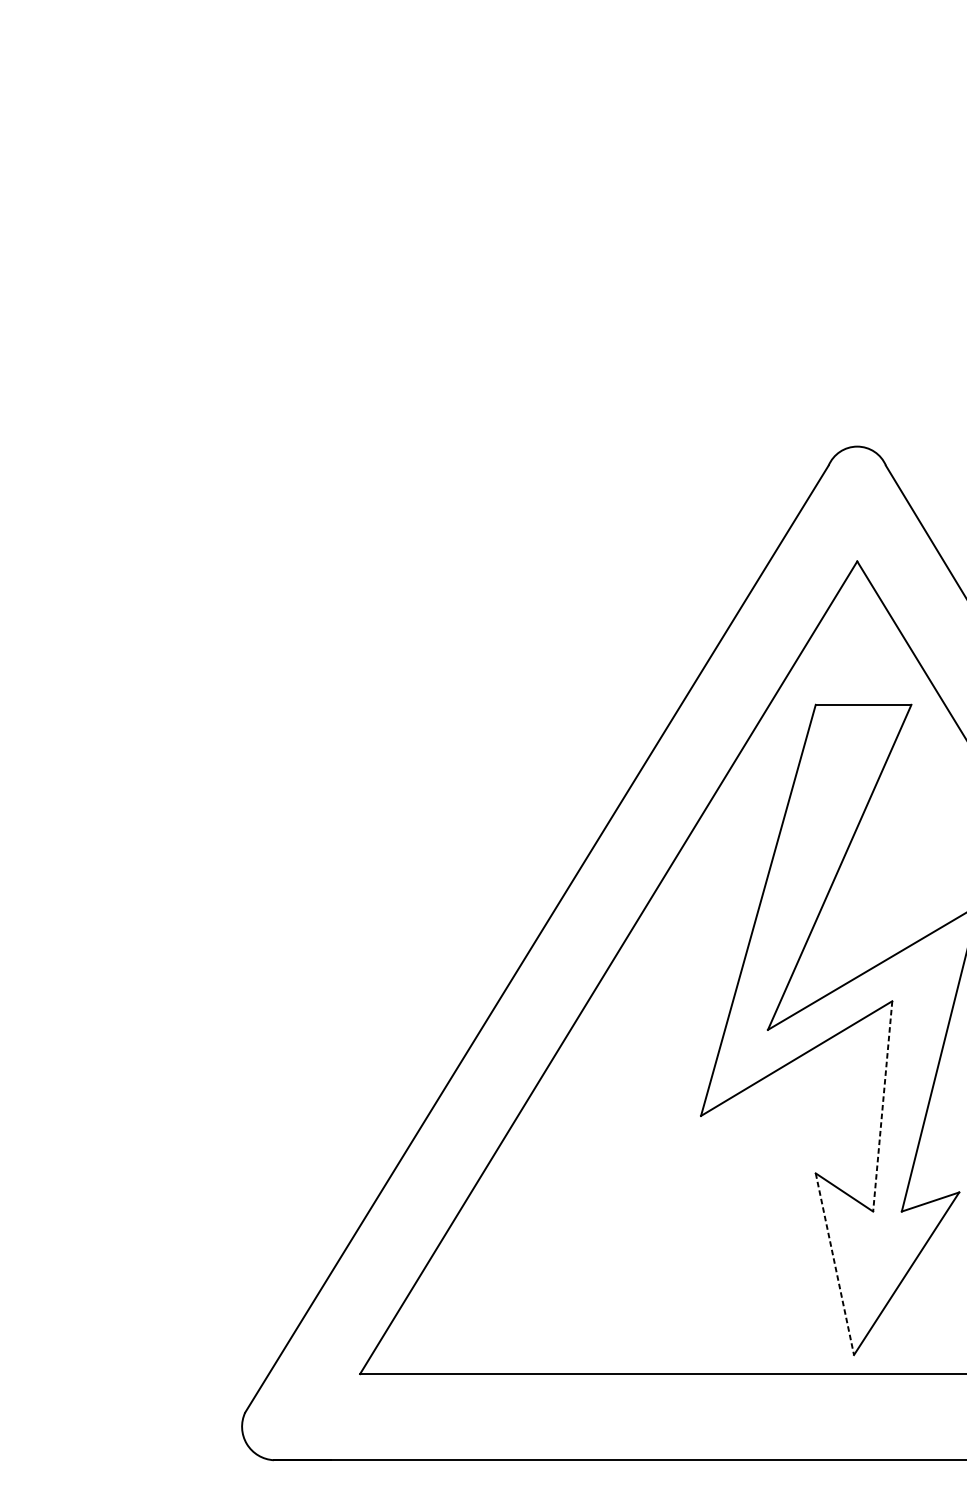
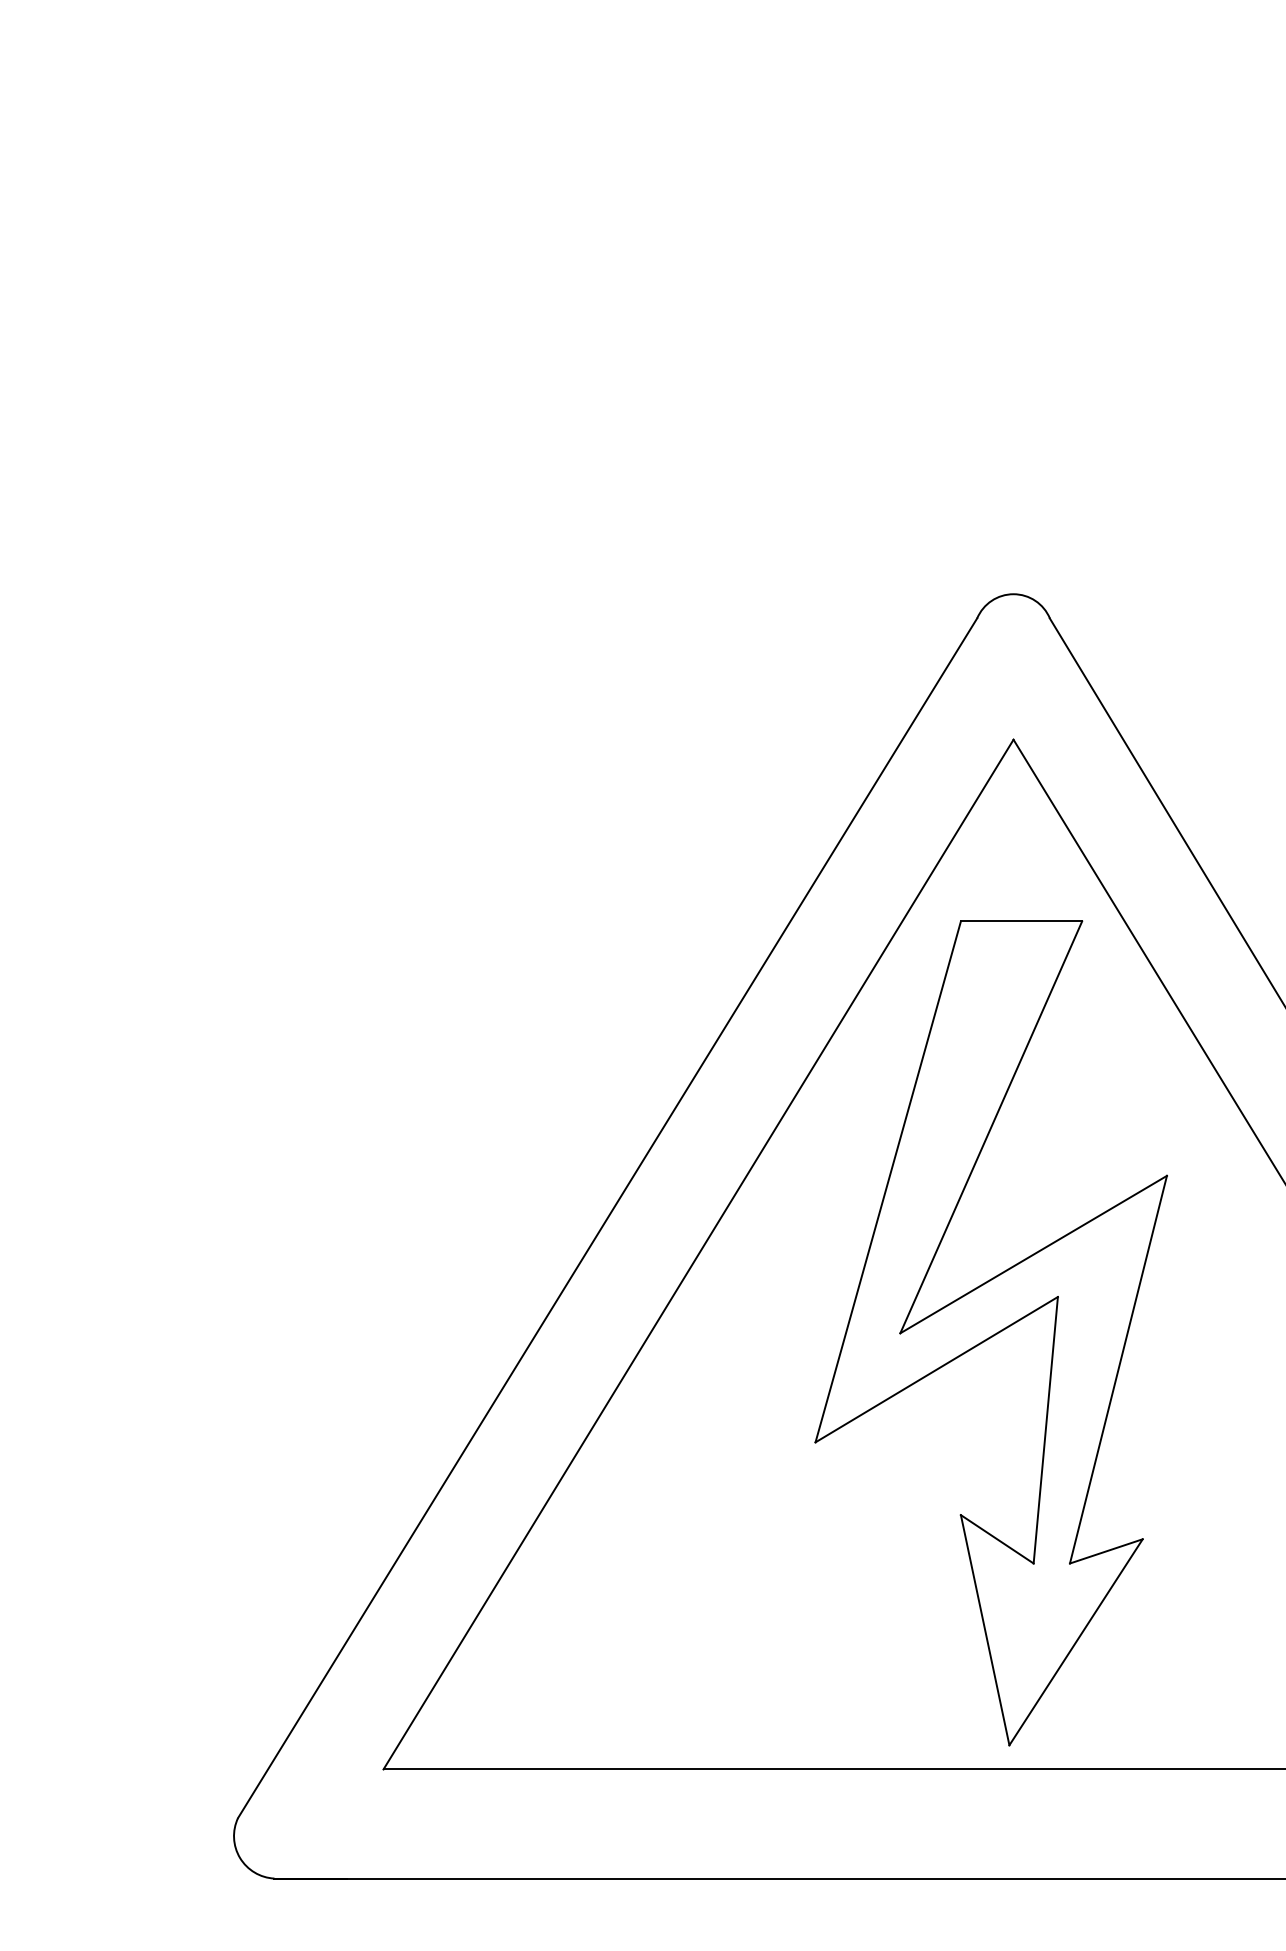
line: (882, 1106) -> (1045, 1430), dashed -> solid
line: (835, 1264) -> (985, 1630), dashed -> solid

